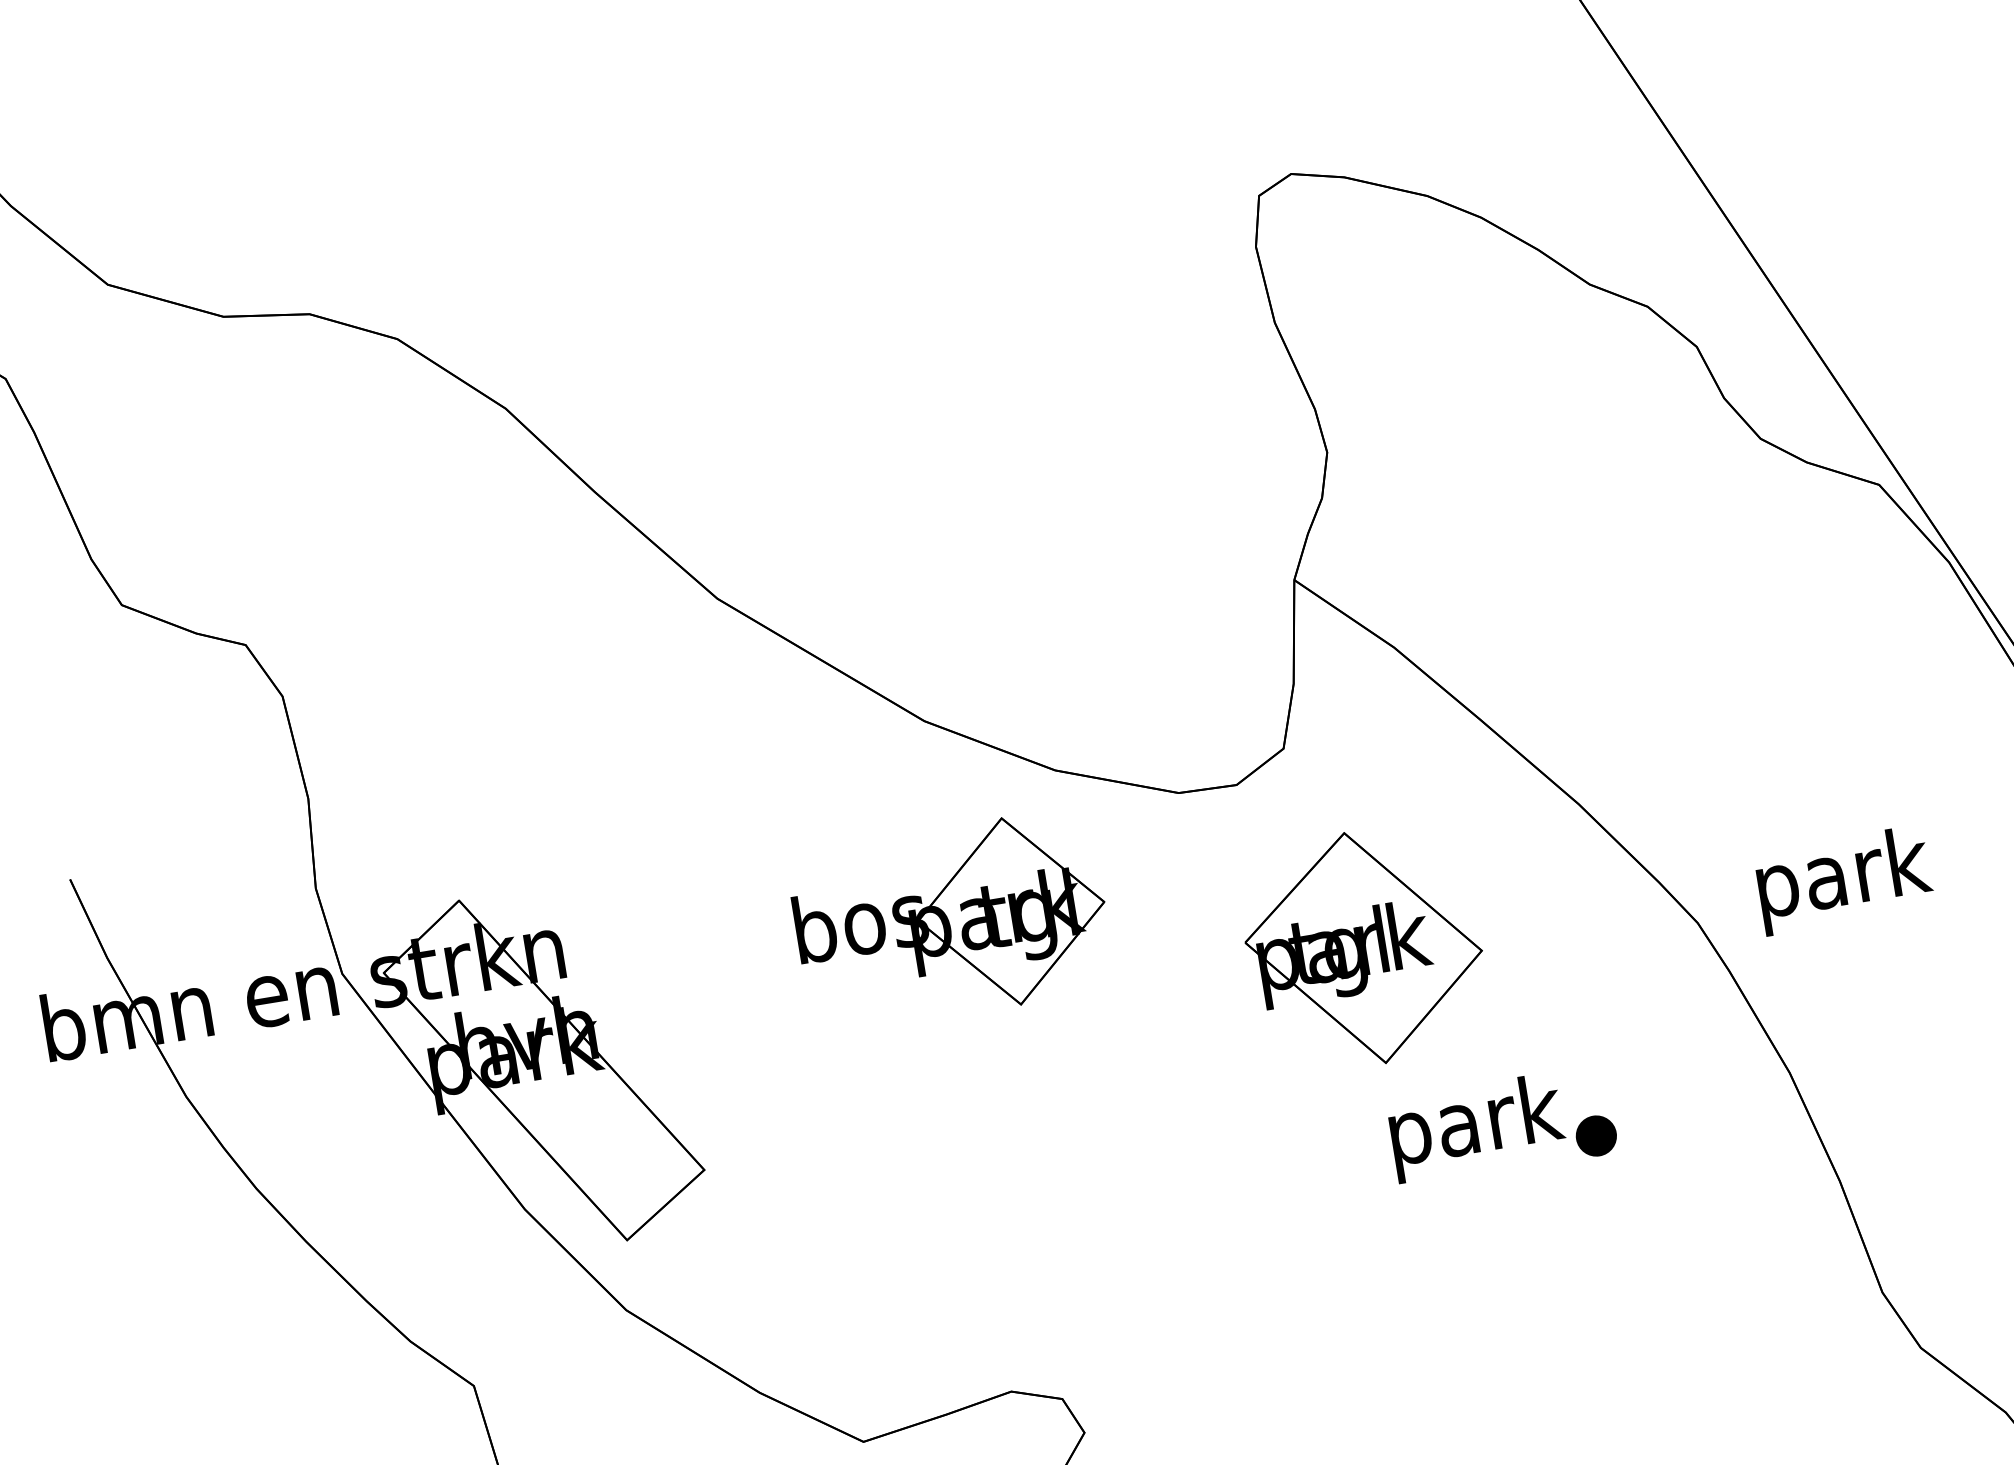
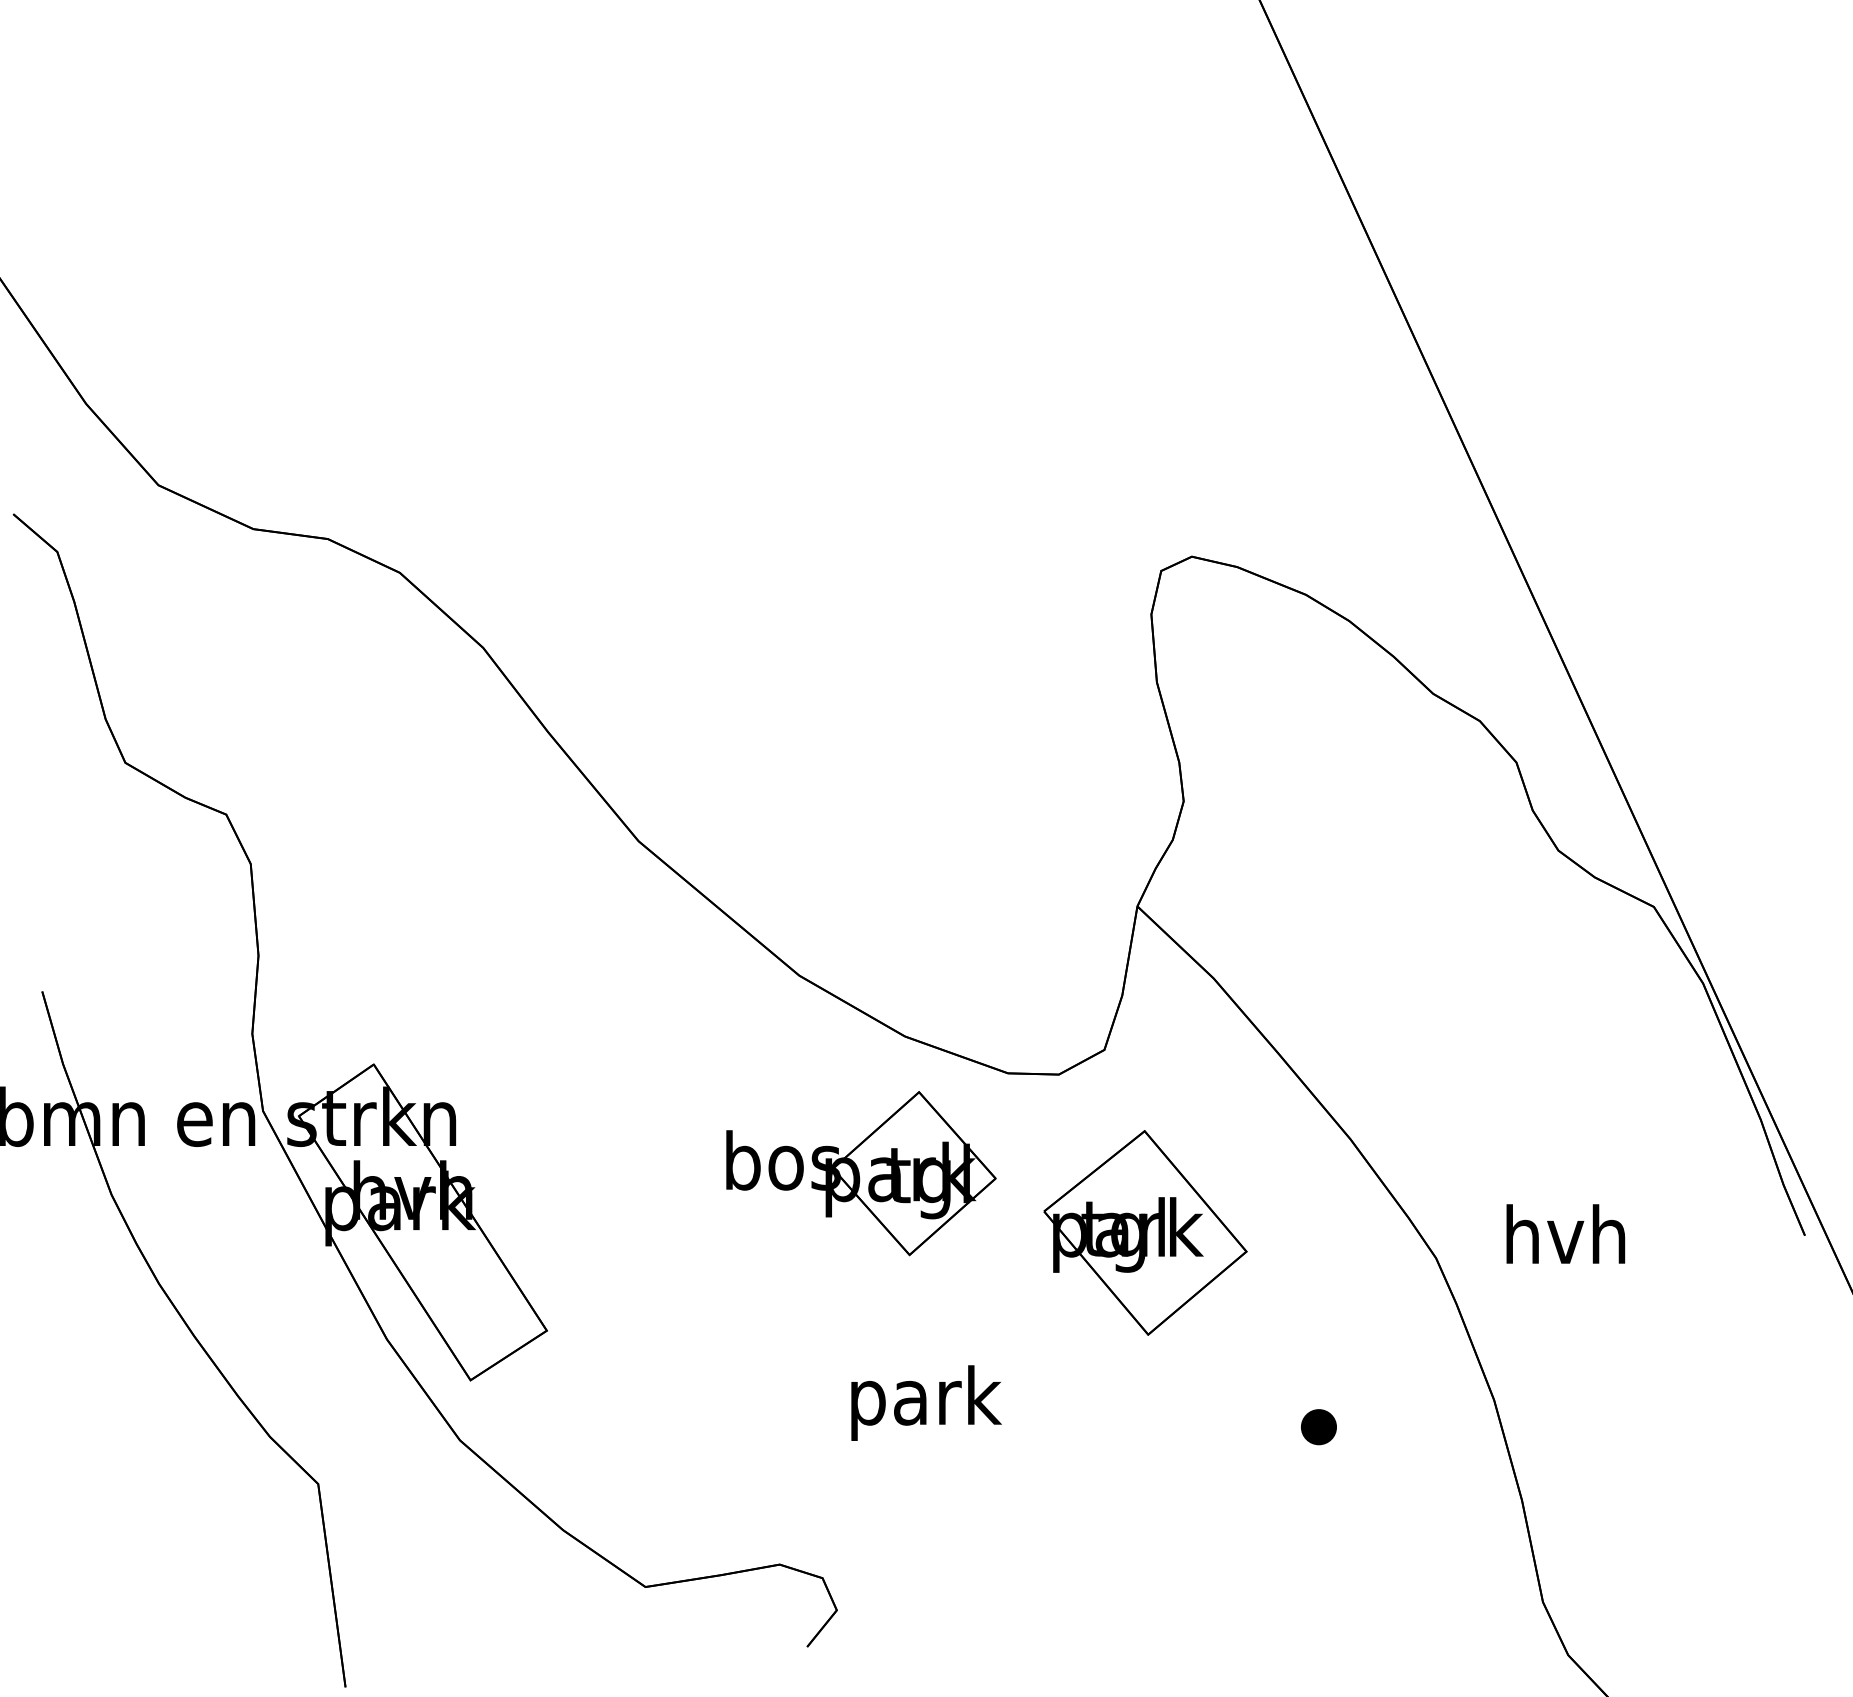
text: (1844, 879) -> (1568, 1241), park -> hvh
part: (951, 921) -> (861, 1173), moved
text: (1476, 1126) -> (926, 1402), moved

